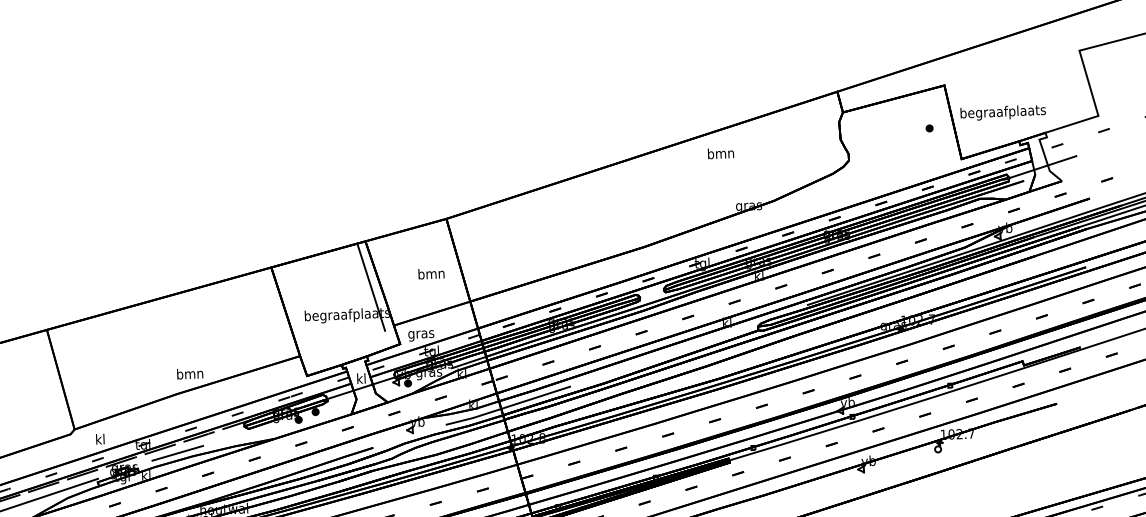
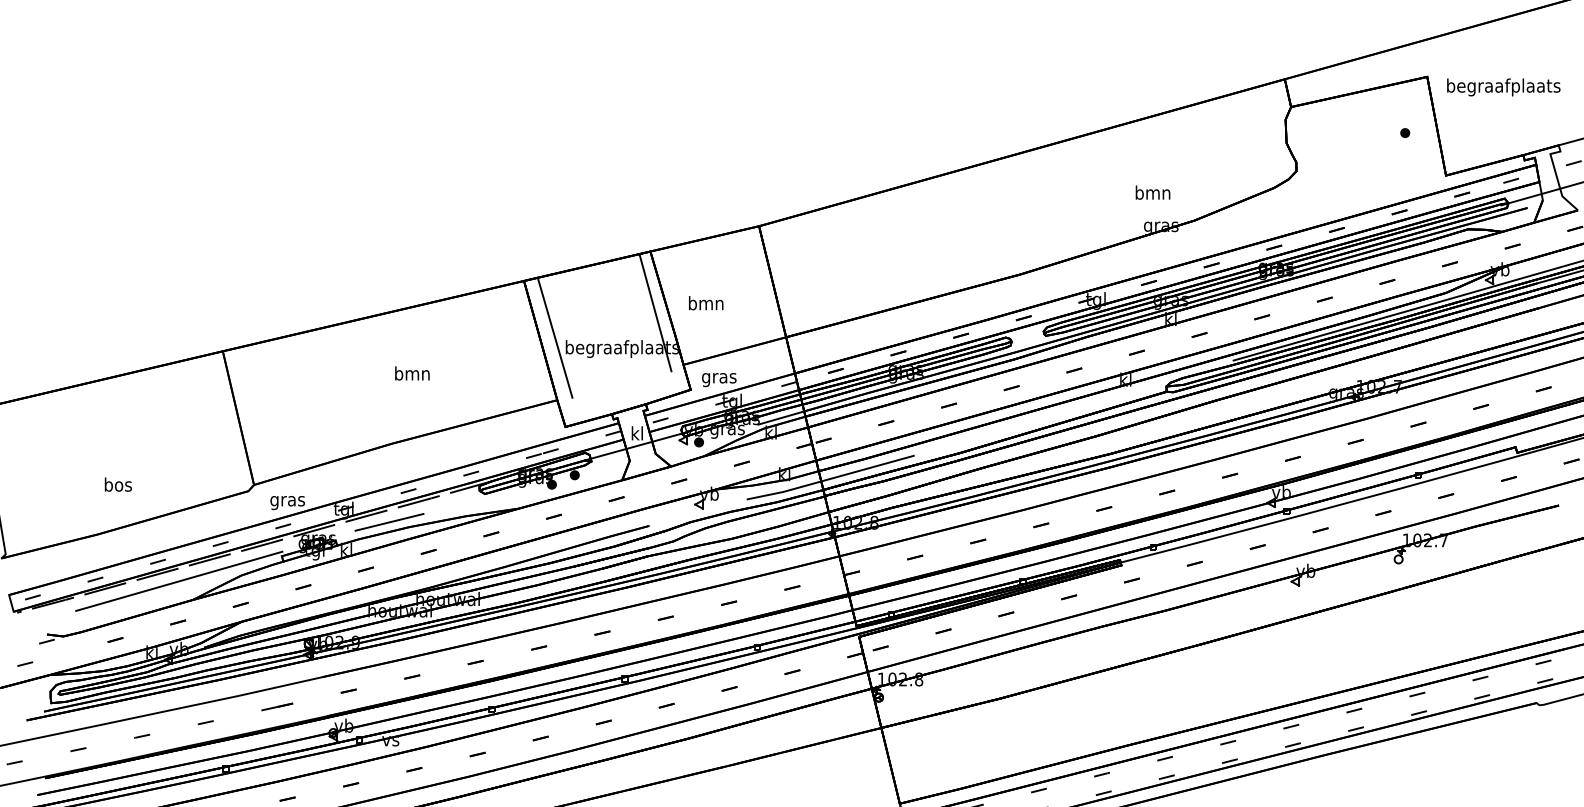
text: (1003, 112) -> (1503, 87), moved
text: (720, 153) -> (1152, 192), moved
text: (431, 273) -> (706, 303), moved
line: (296, 309) -> (554, 337), added
text: (190, 373) -> (412, 373), moved
text: (100, 440) -> (287, 501), kl -> gras

